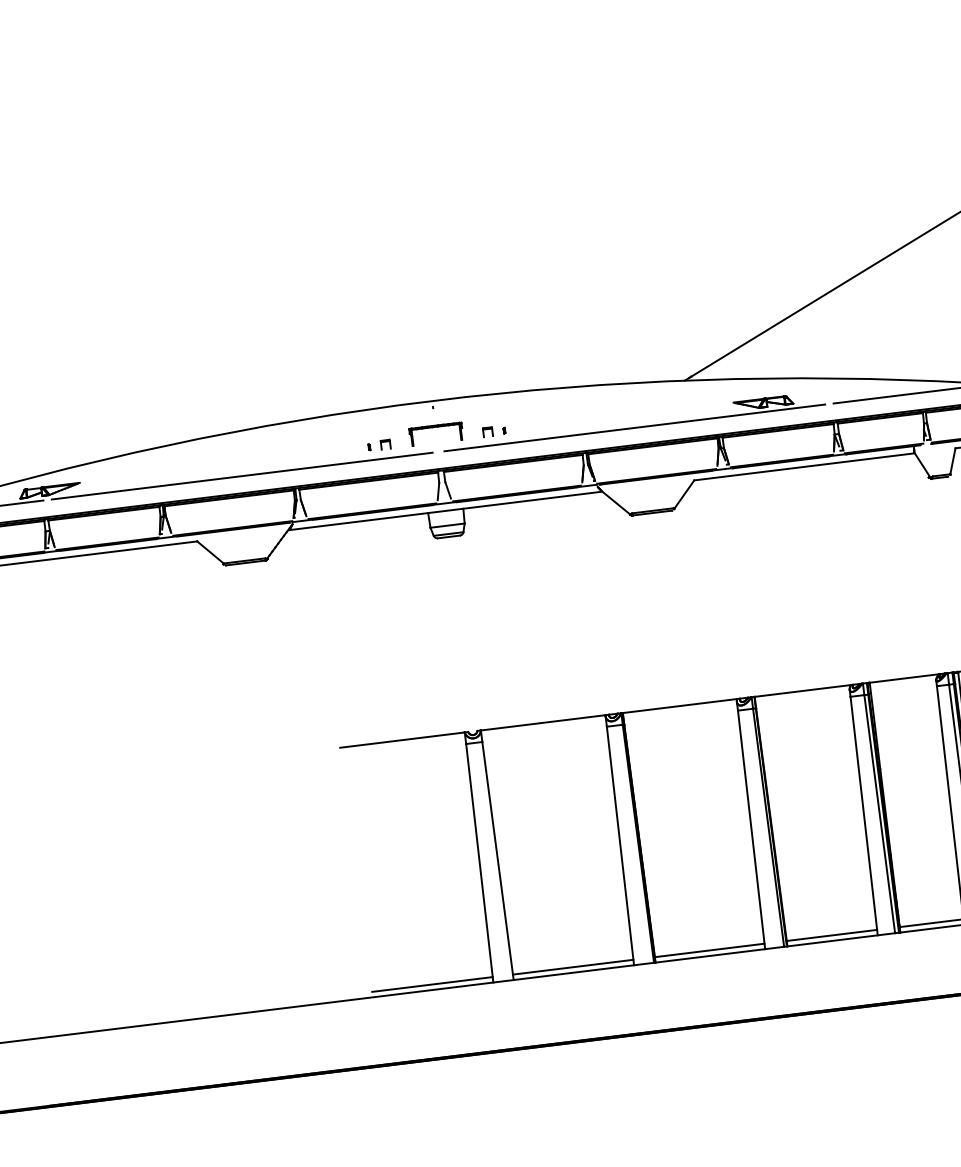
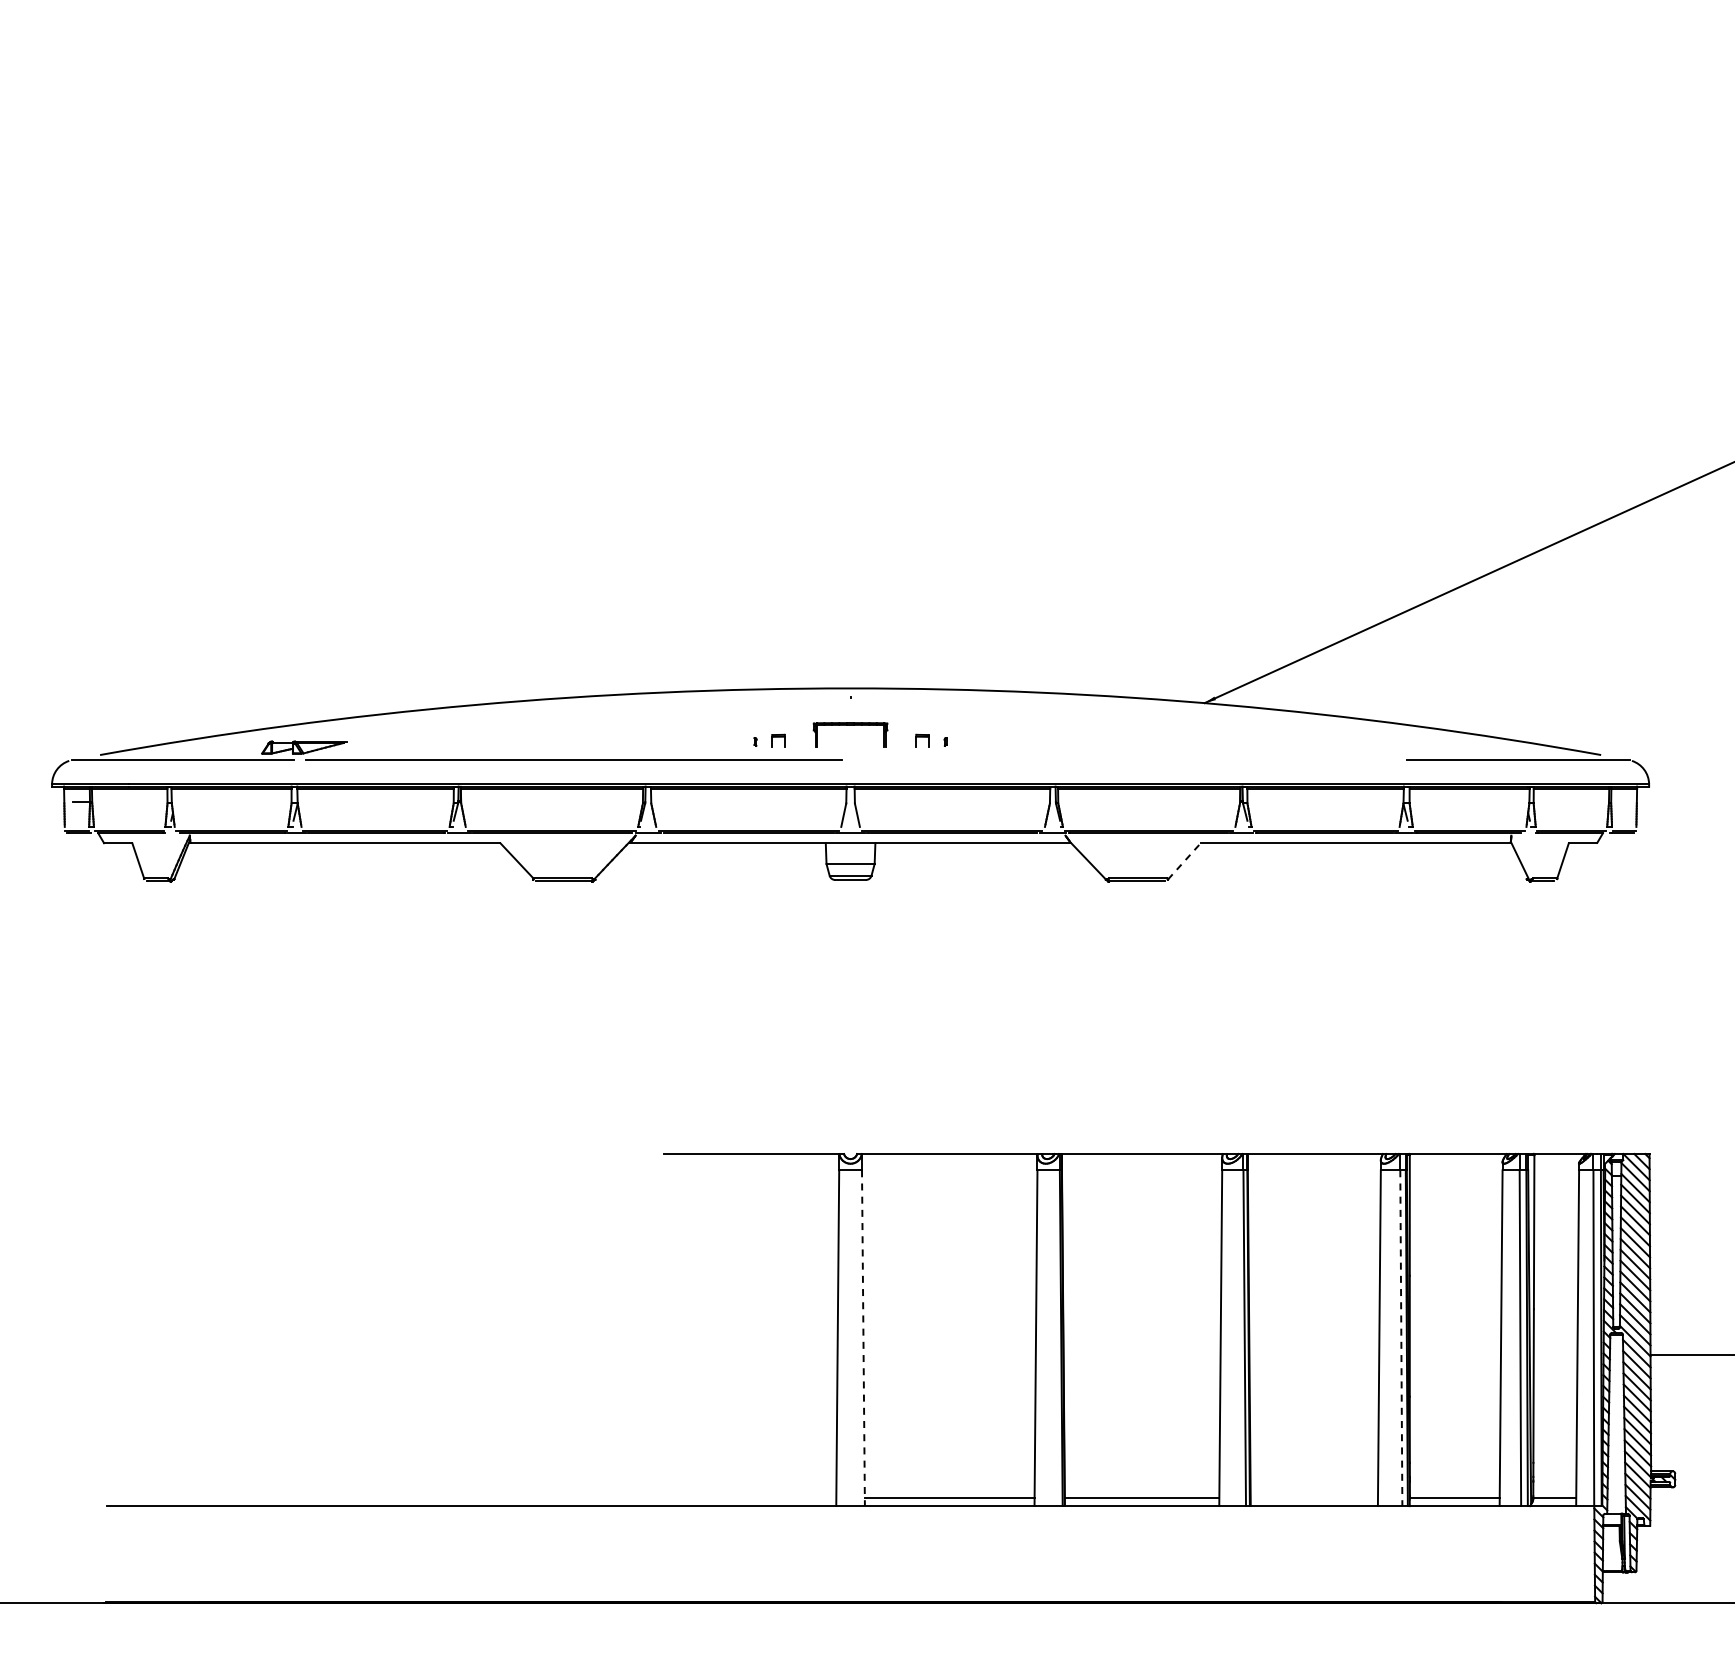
part: (634, 427) -> (1126, 759), removed
line: (684, 494) -> (1184, 861), solid -> dashed
line: (879, 814) -> (1401, 1338), solid -> dashed
line: (498, 861) -> (863, 1338), solid -> dashed
line: (831, 935) -> (1313, 1498), removed
line: (432, 984) -> (751, 1498), removed

